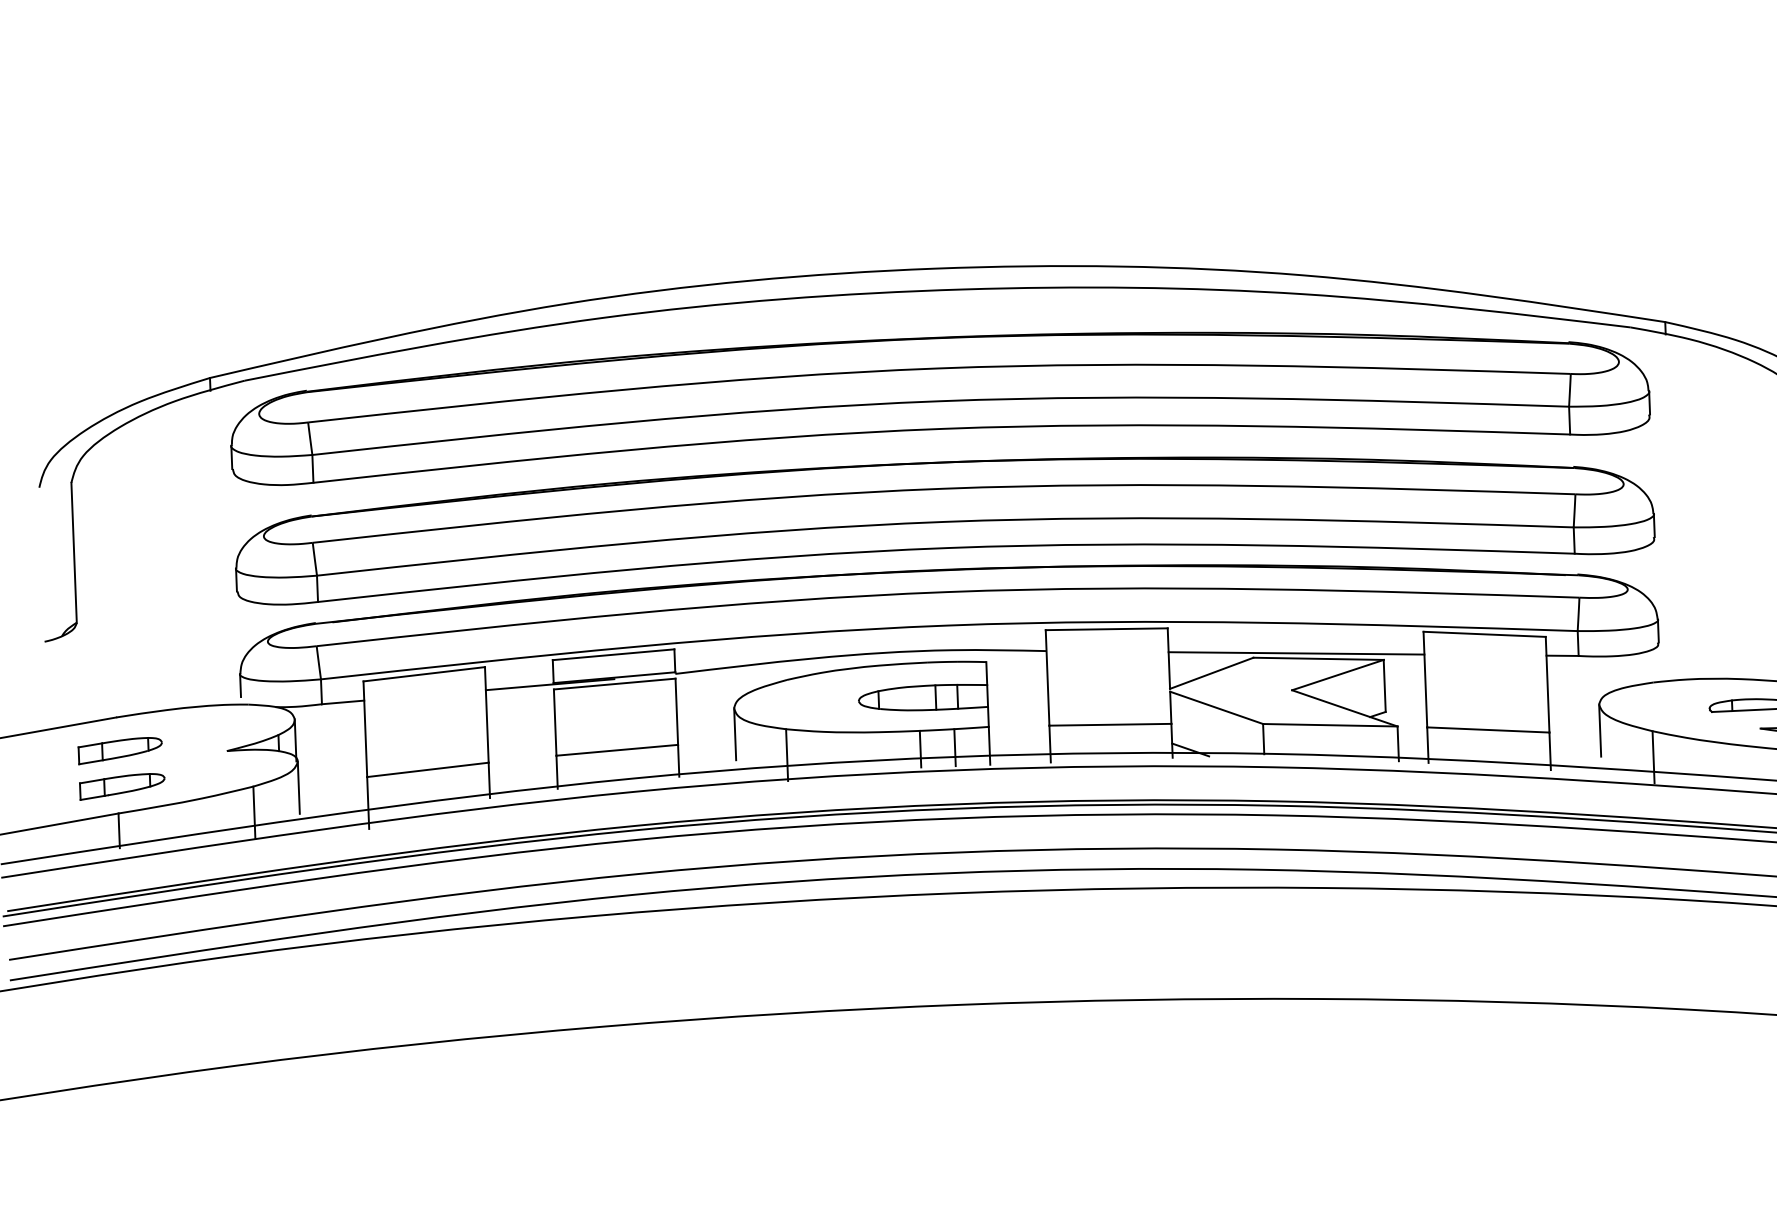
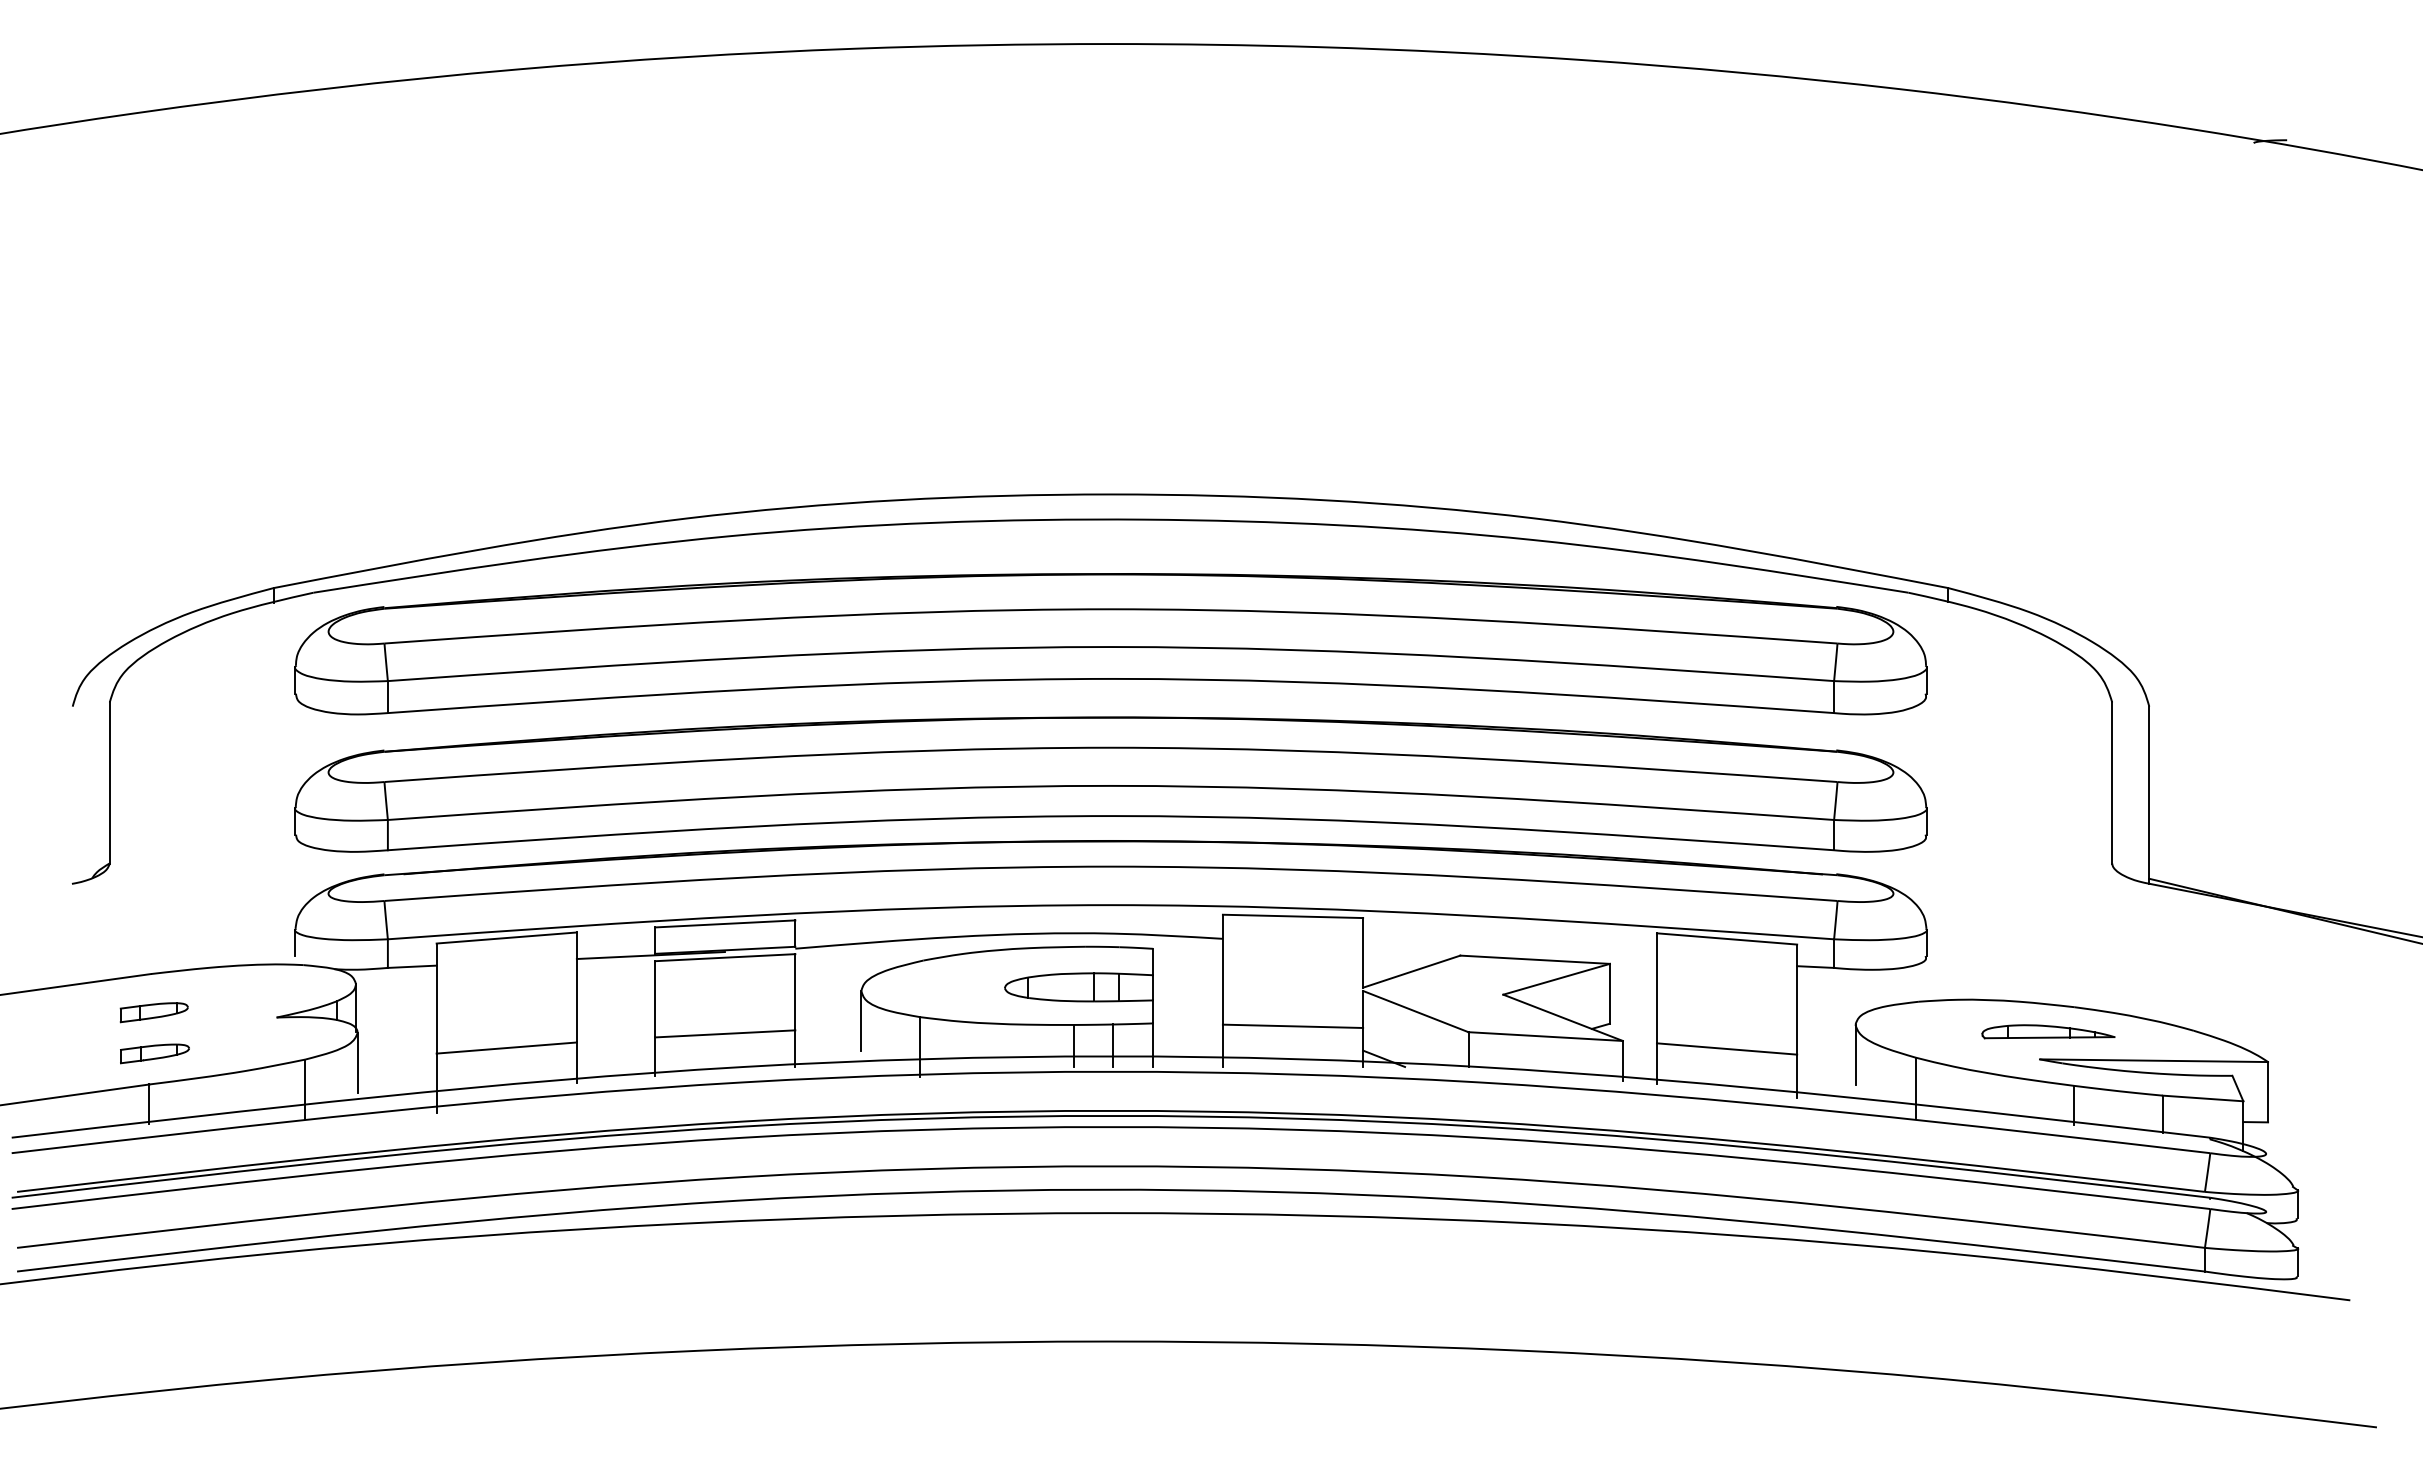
line: (1296, 653) -> (1509, 952), removed
part: (120, 750) -> (154, 1012), size x0.7
part: (122, 786) -> (154, 1053), size x0.7

